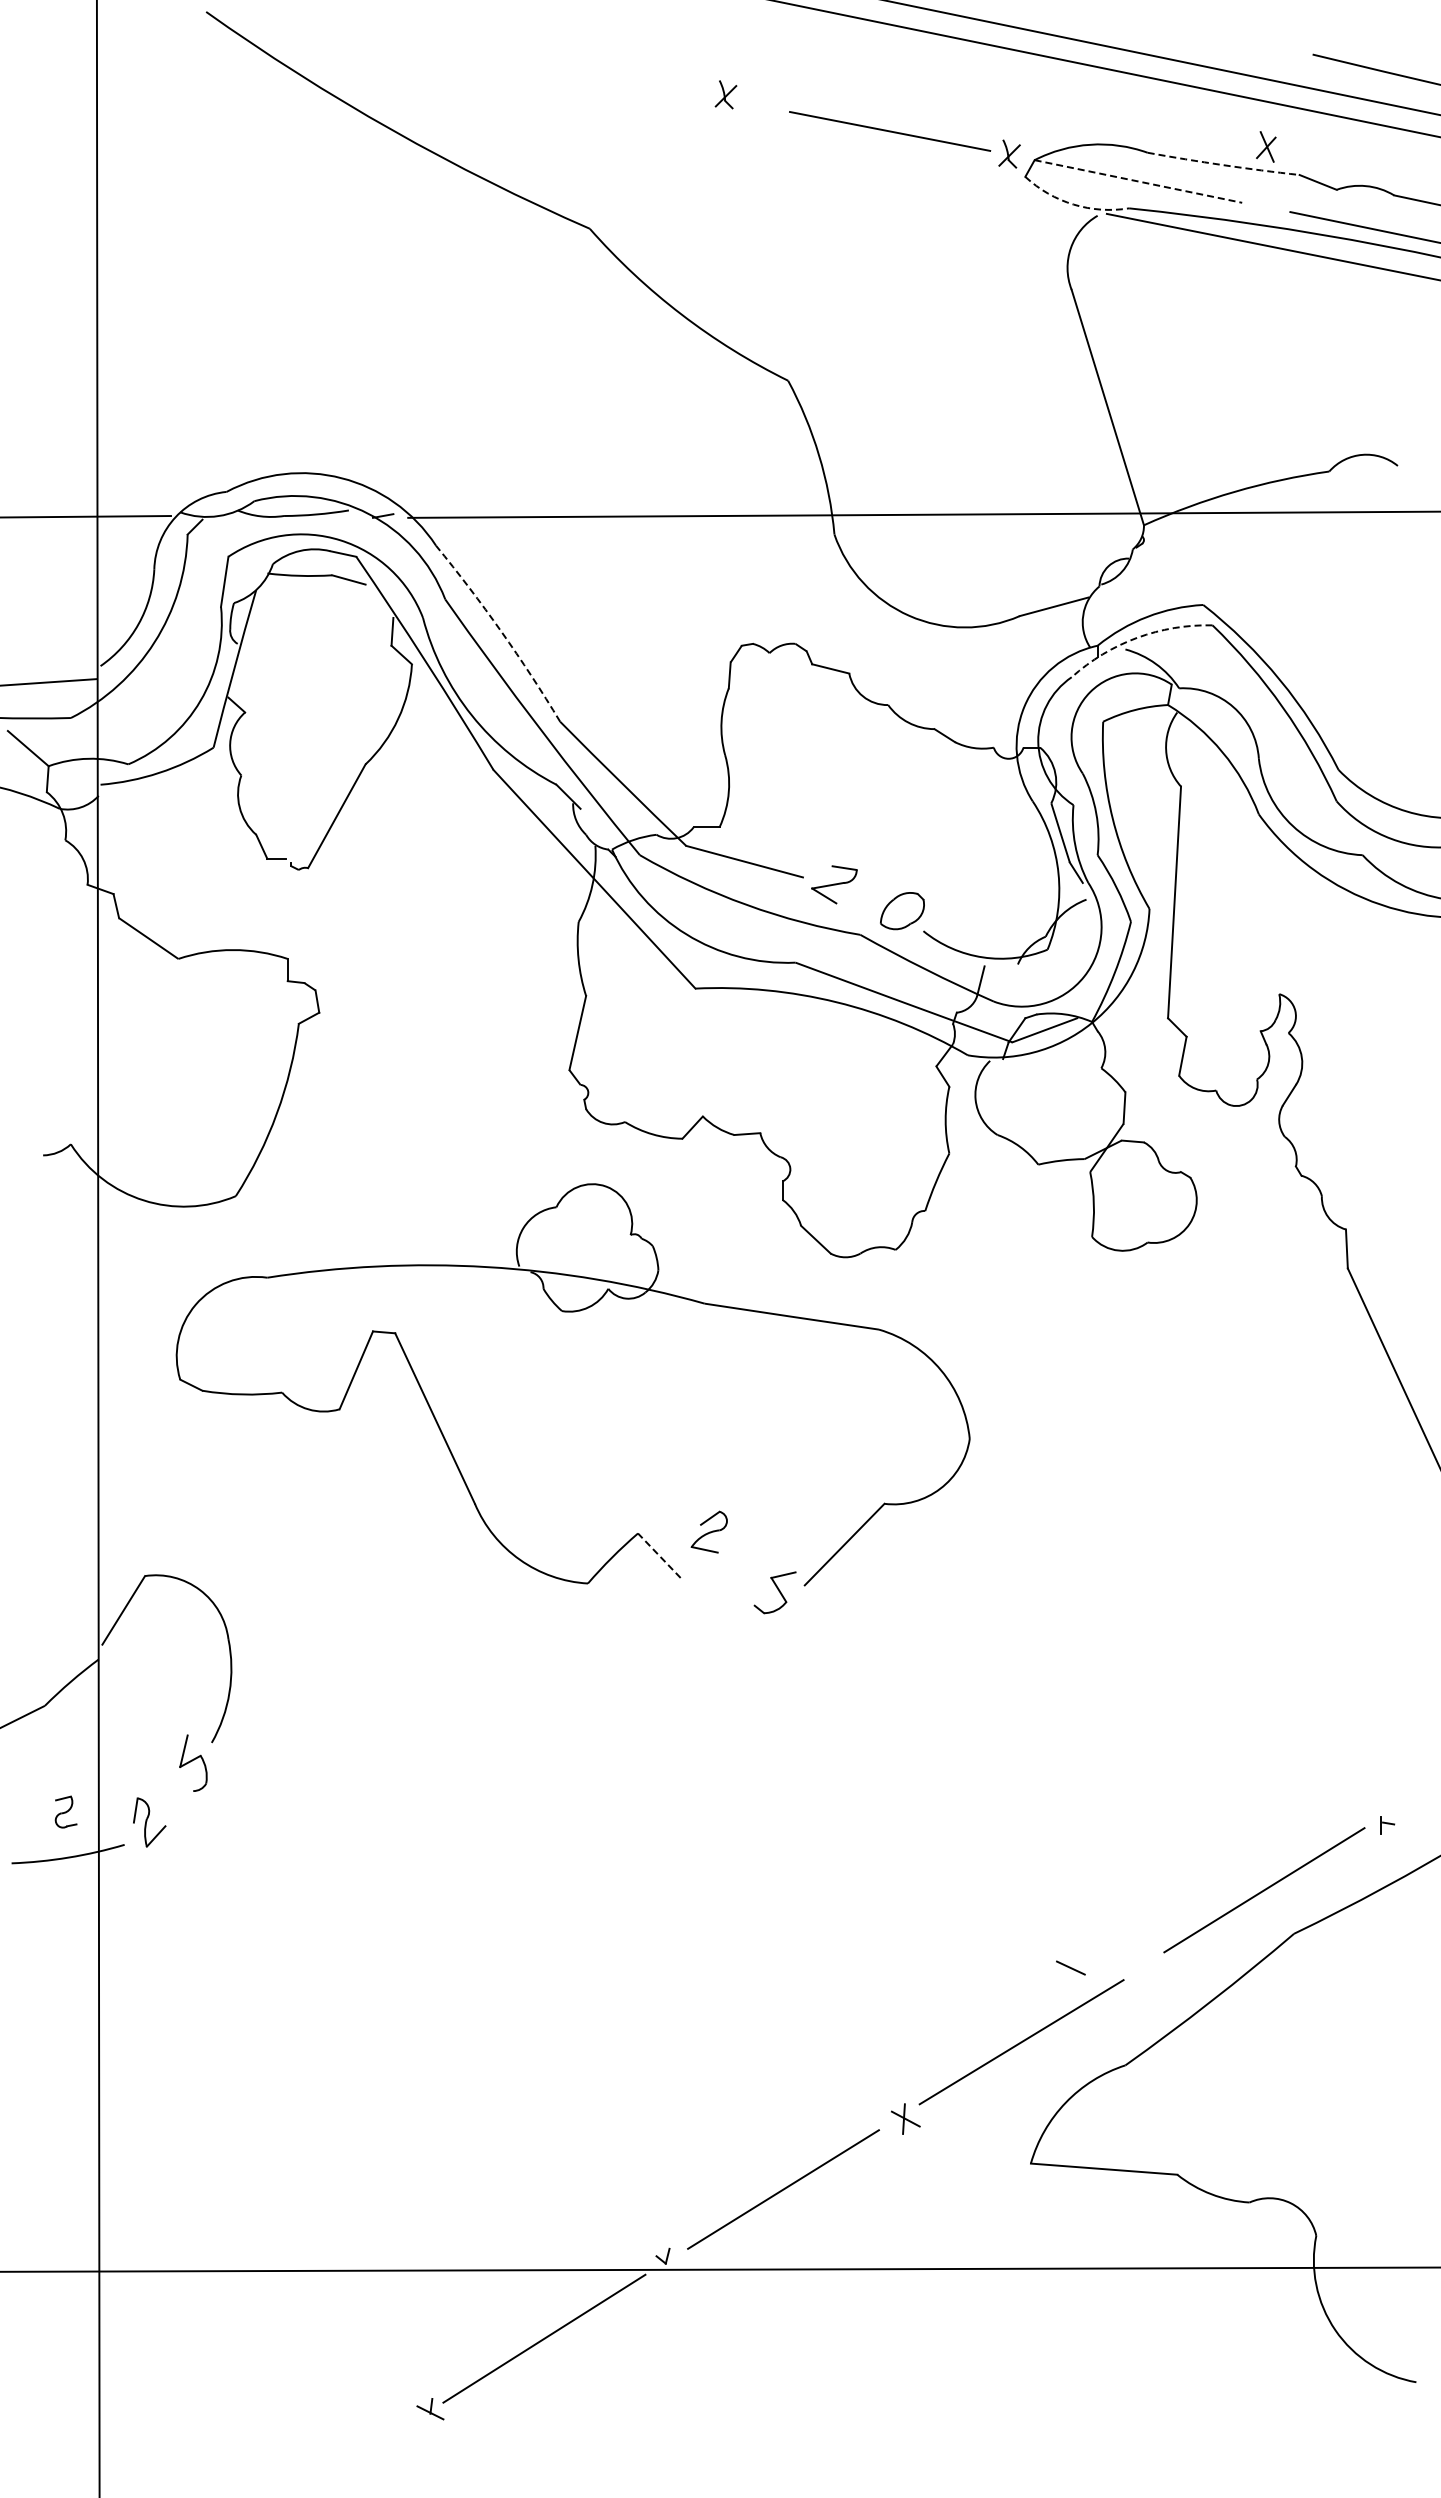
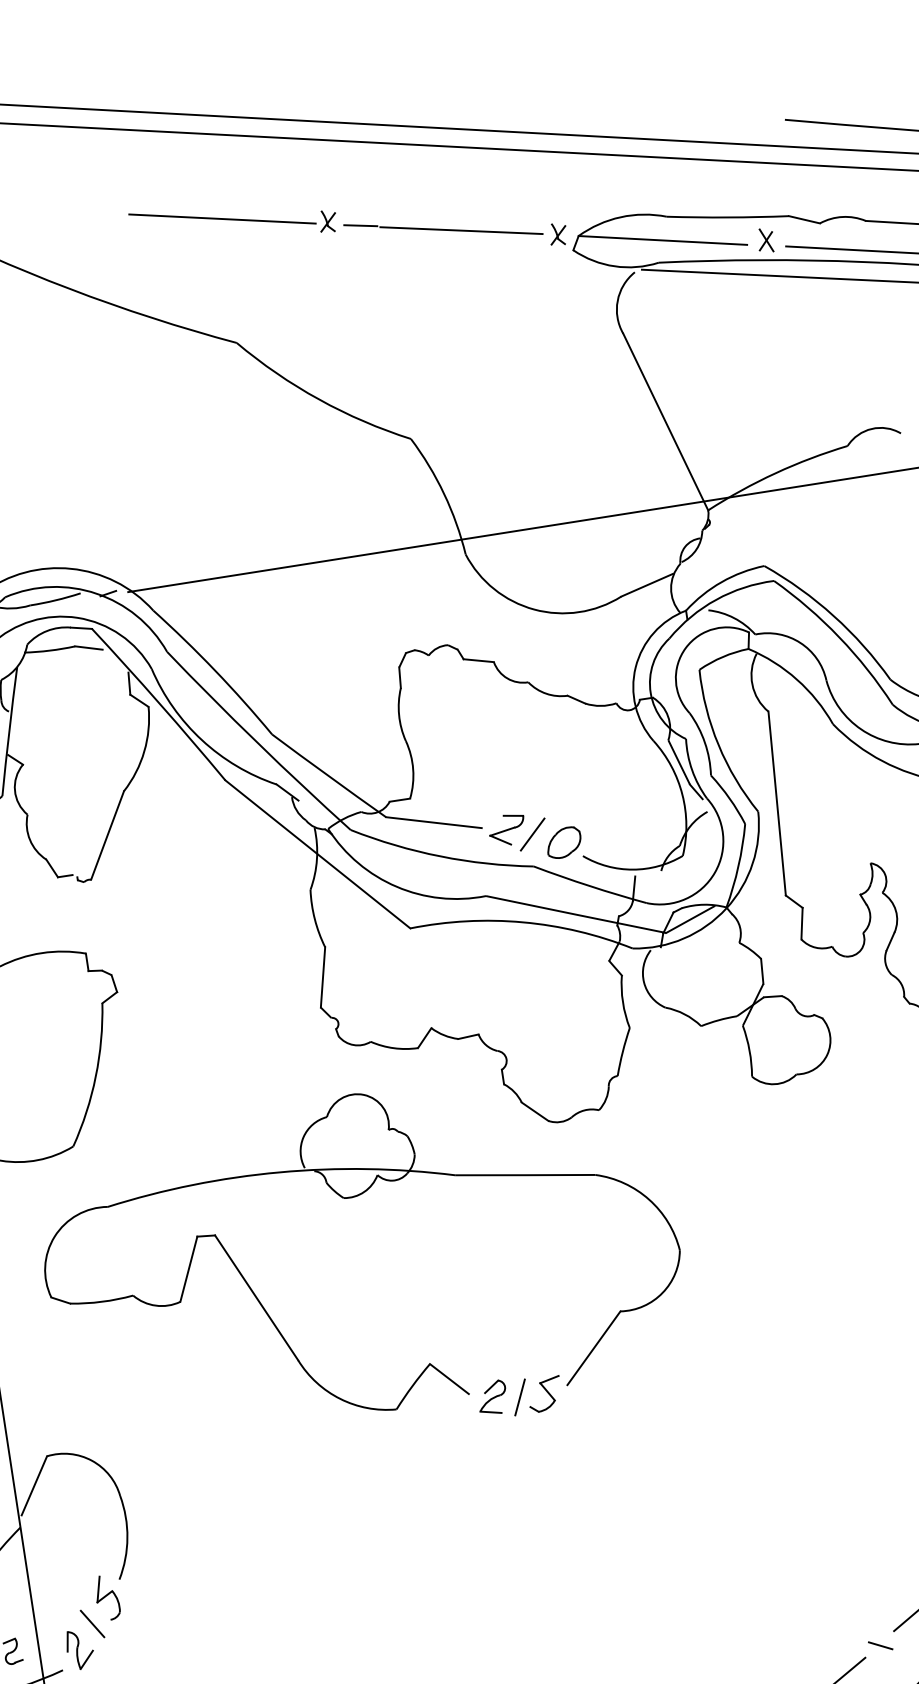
line: (595, 71) -> (222, 218), added
line: (765, 106) -> (360, 225), added
part: (1266, 146) -> (765, 240), moved
arc: (1223, 165) -> (727, 217), dashed -> solid
line: (1138, 181) -> (662, 240), dashed -> solid
arc: (1073, 204) -> (614, 266), dashed -> solid
arc: (501, 631) -> (215, 670), dashed -> solid
arc: (1137, 637) -> (716, 599), dashed -> solid
line: (864, 894) -> (532, 834), added
part: (708, 1531) -> (491, 1397), moved
line: (659, 1555) -> (449, 1378), dashed -> solid
line: (743, 1591) -> (519, 1397), added
line: (170, 1792) -> (92, 1623), added
line: (1070, 1967) -> (880, 1645), moved

